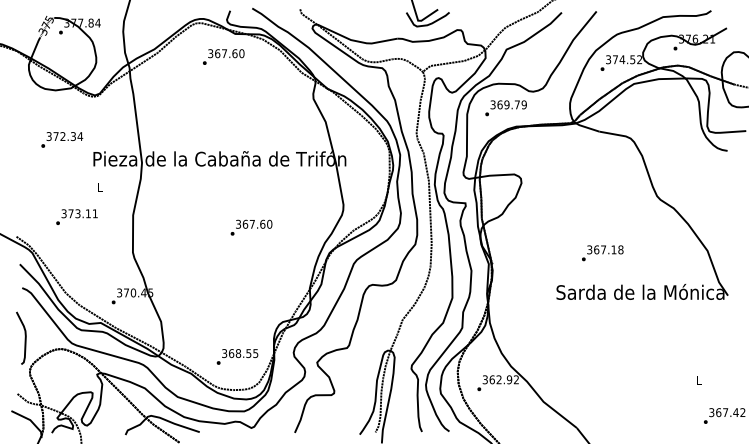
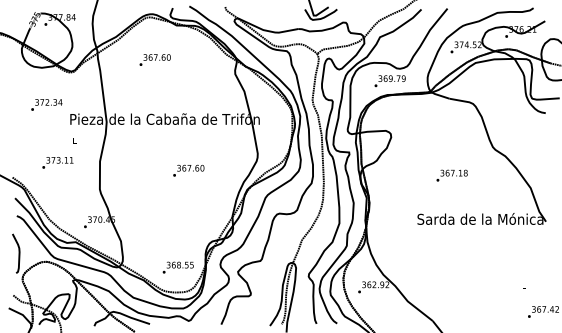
text: (223, 56) -> (155, 59), moved
text: (505, 108) -> (389, 81), moved
text: (602, 253) -> (451, 175), moved

